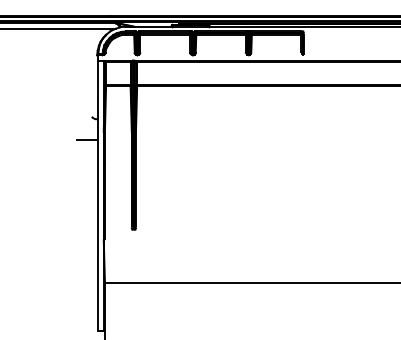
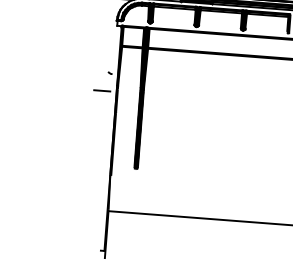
line: (98, 195) -> (108, 137), removed

